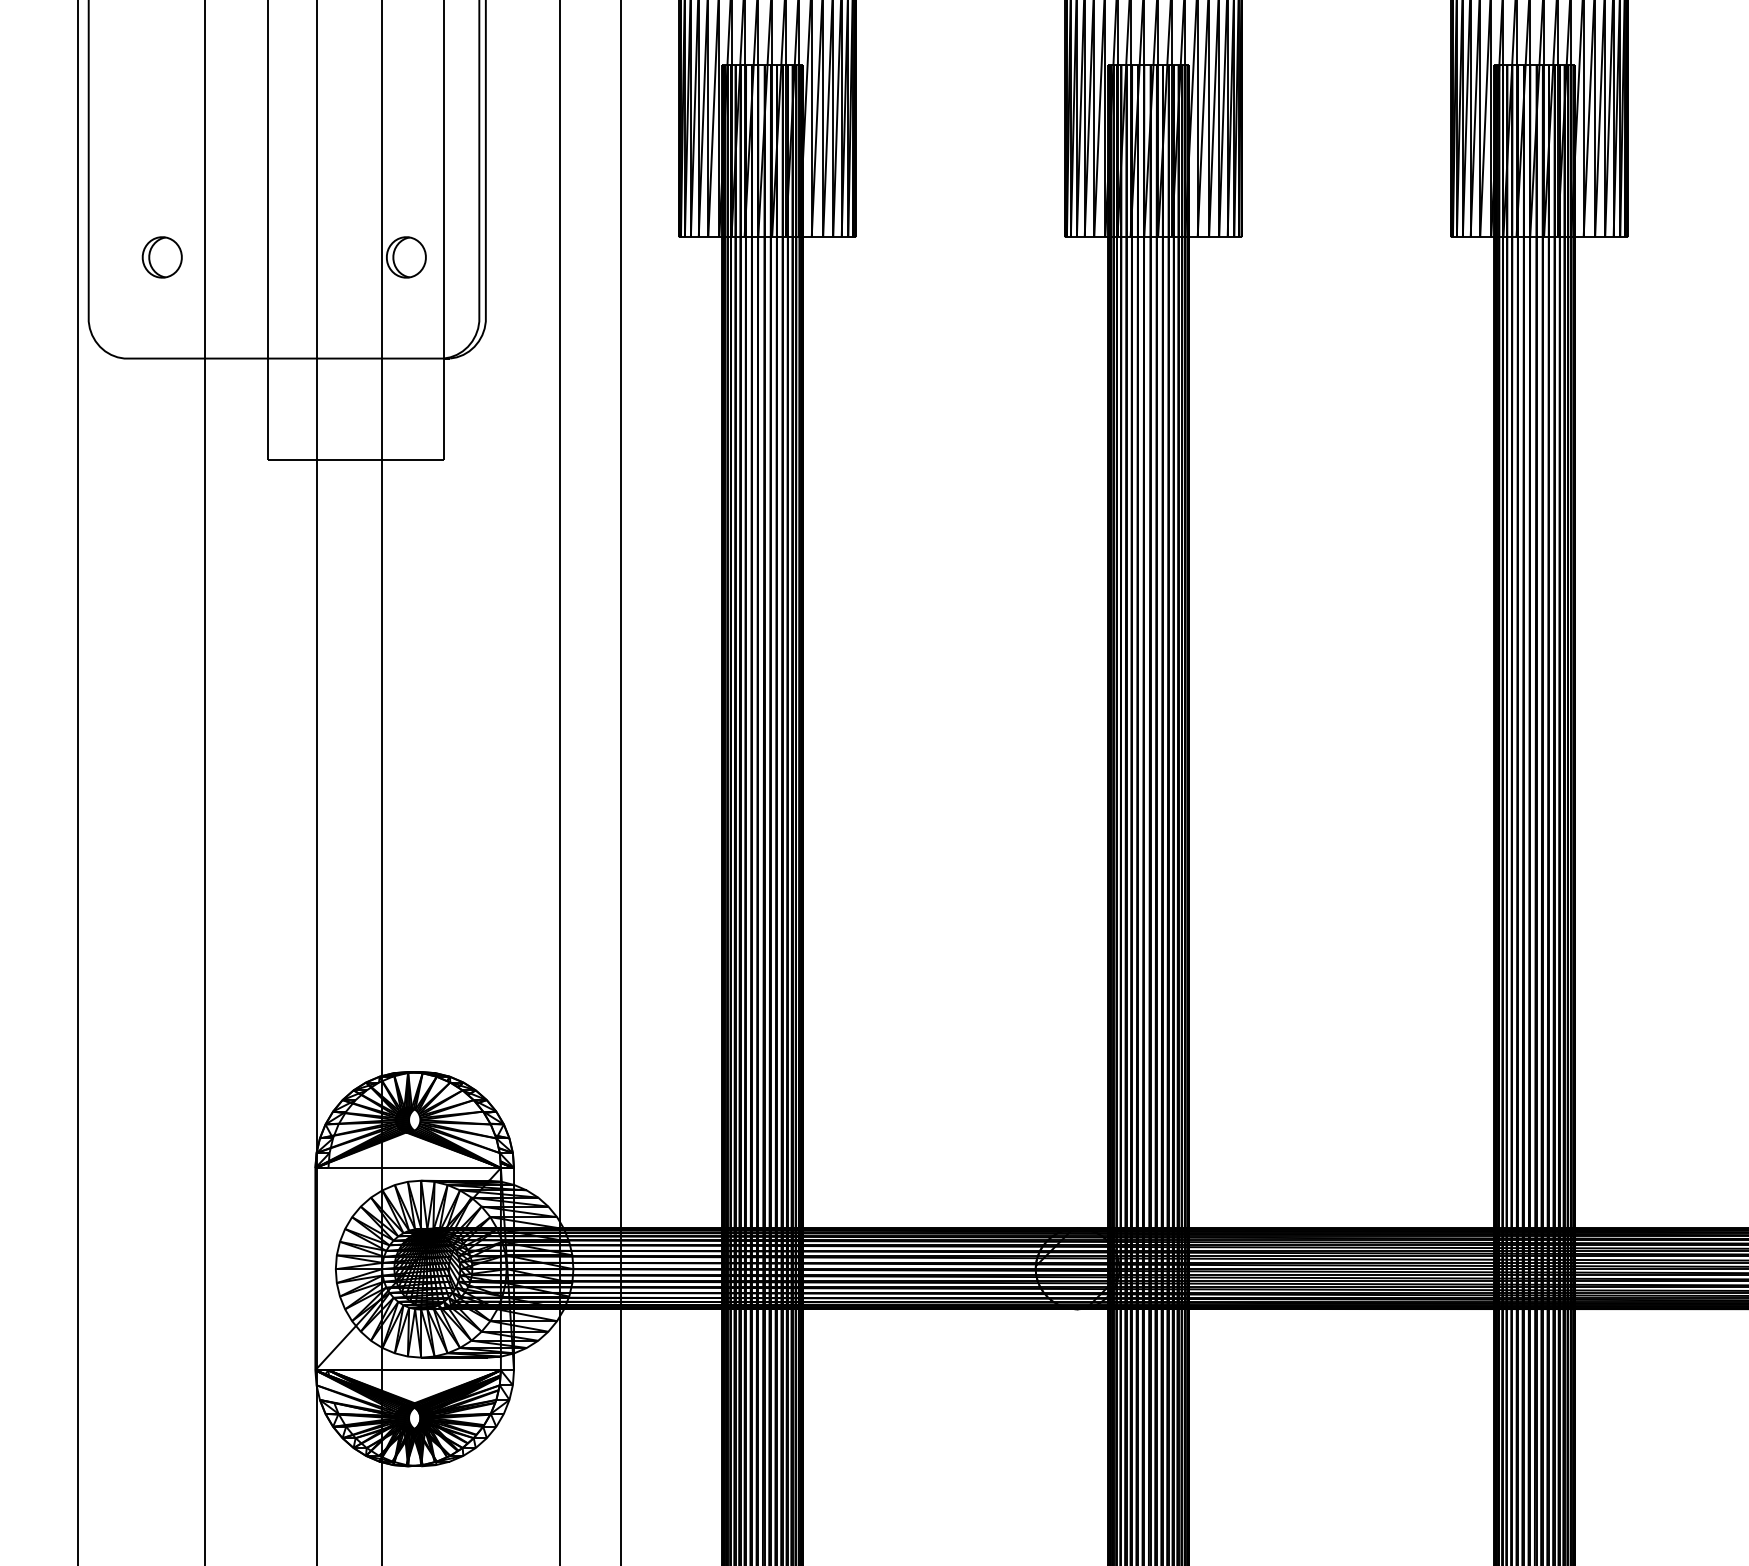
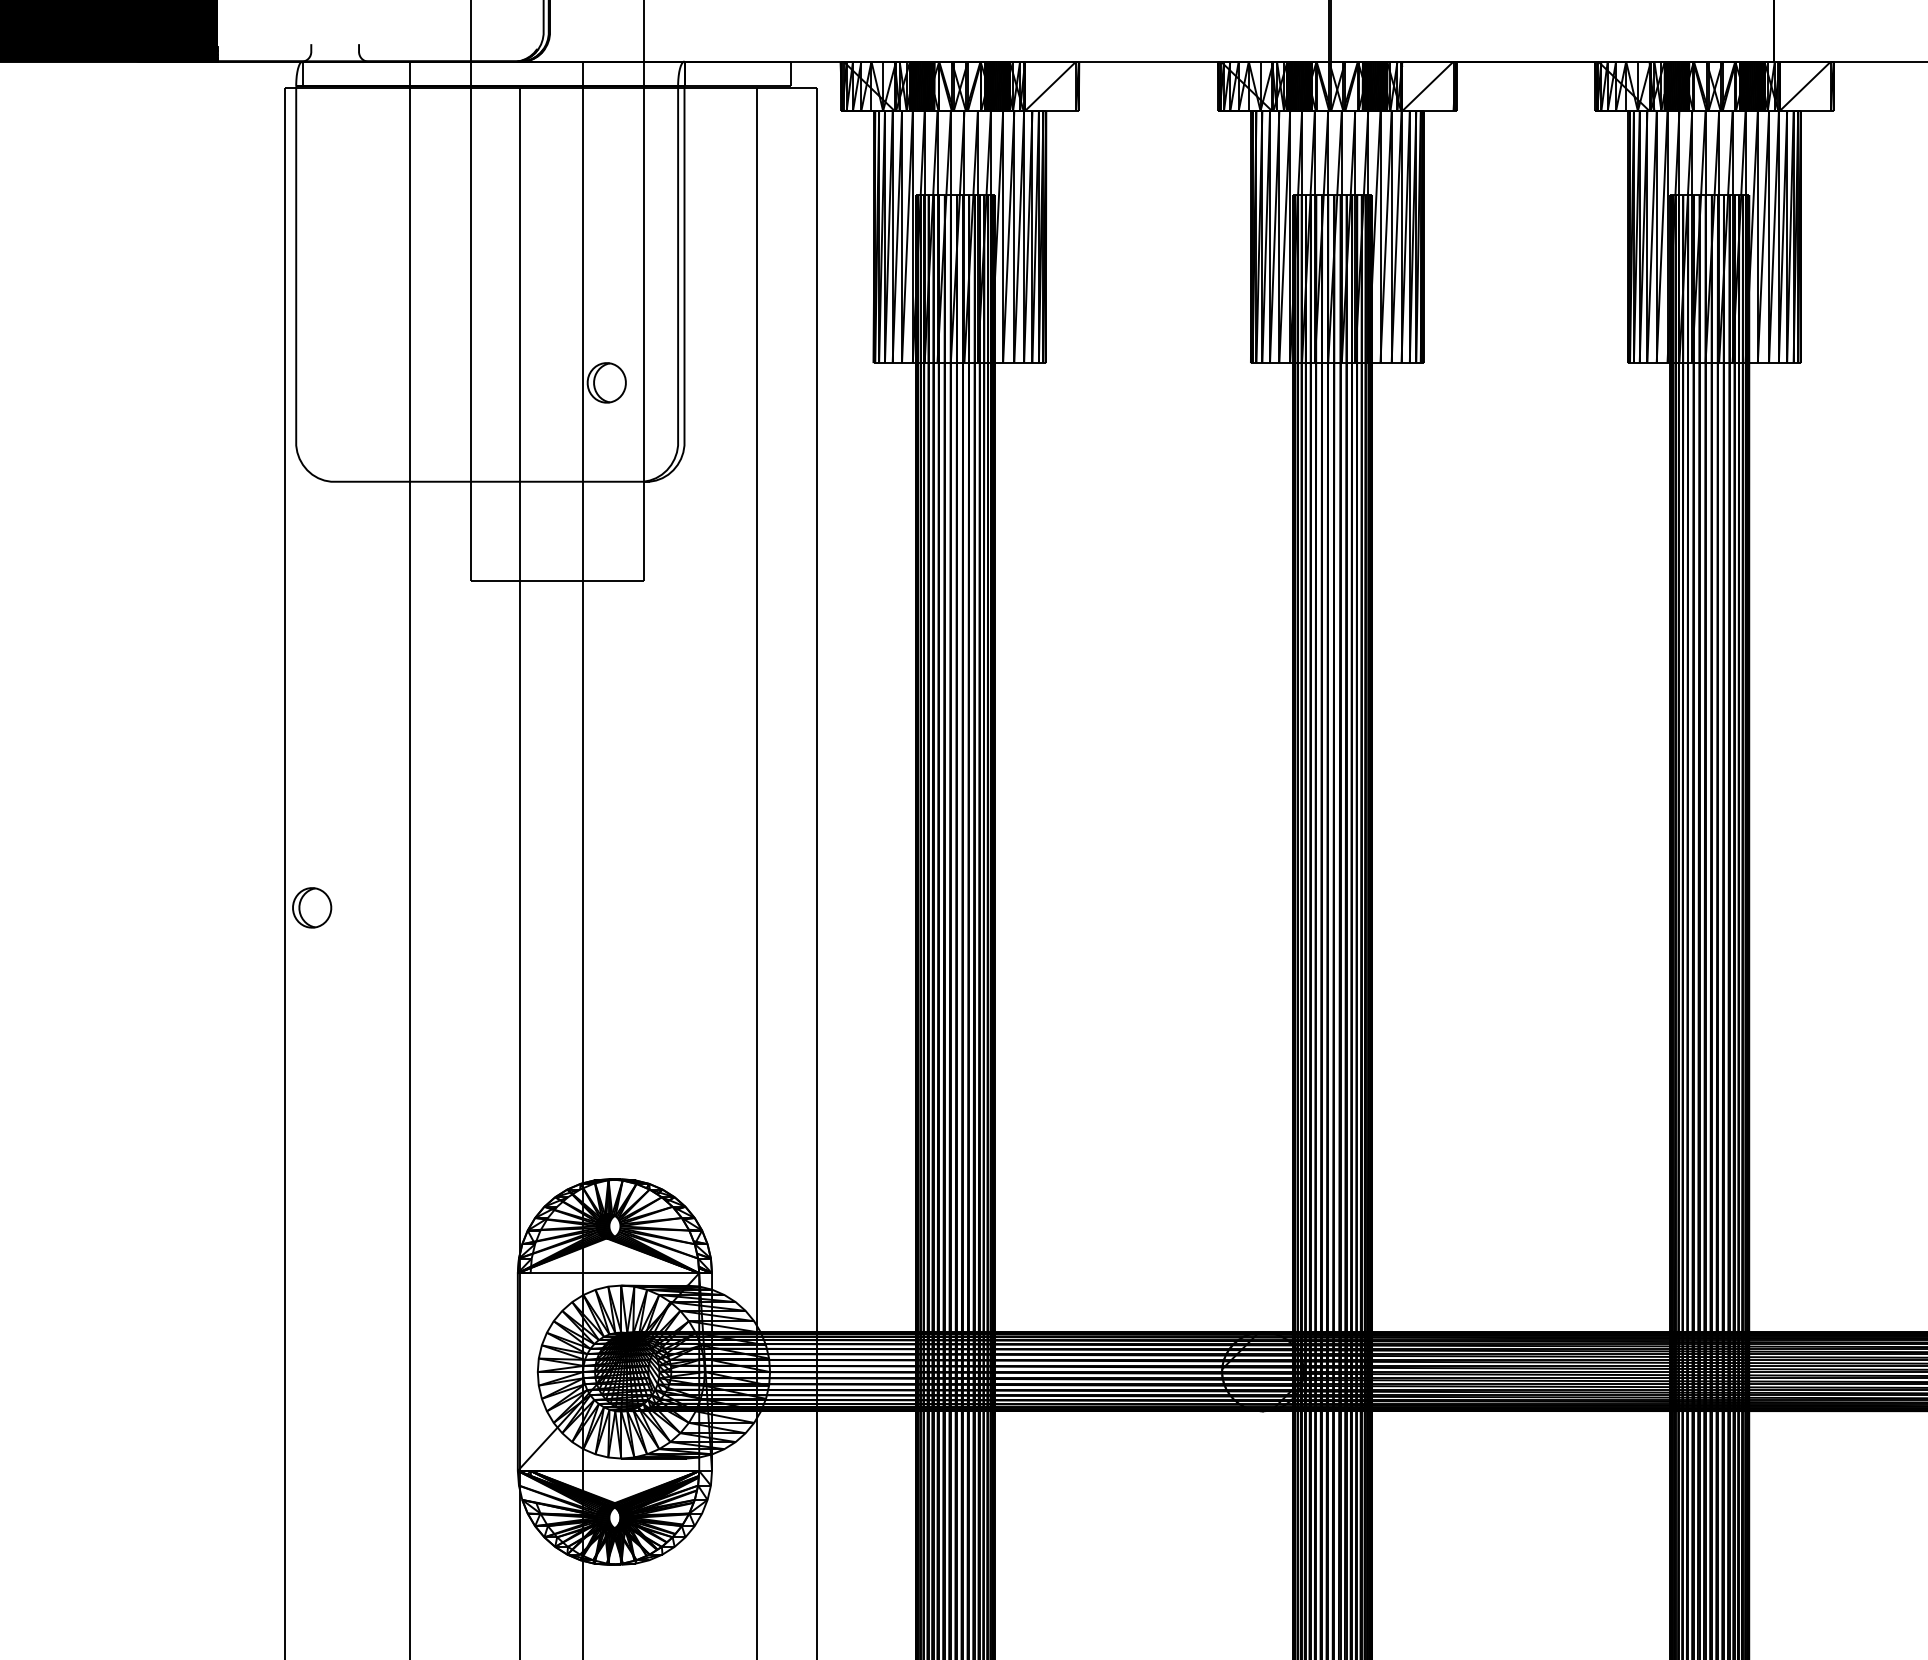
part: (162, 257) -> (312, 907), moved

